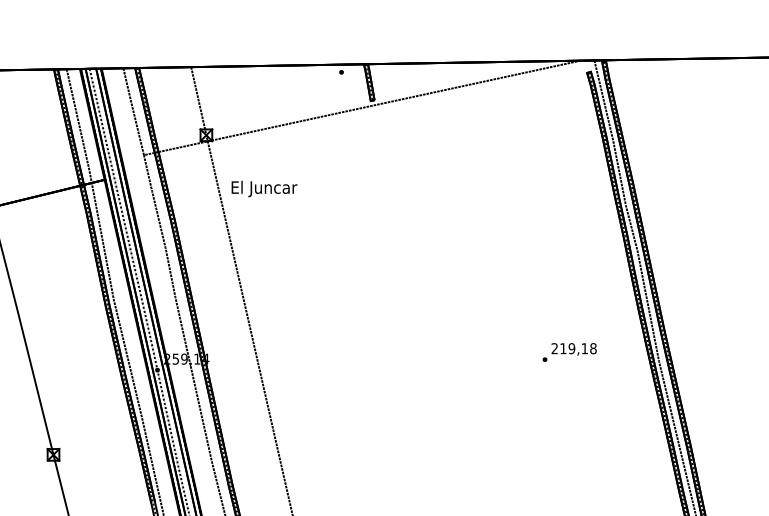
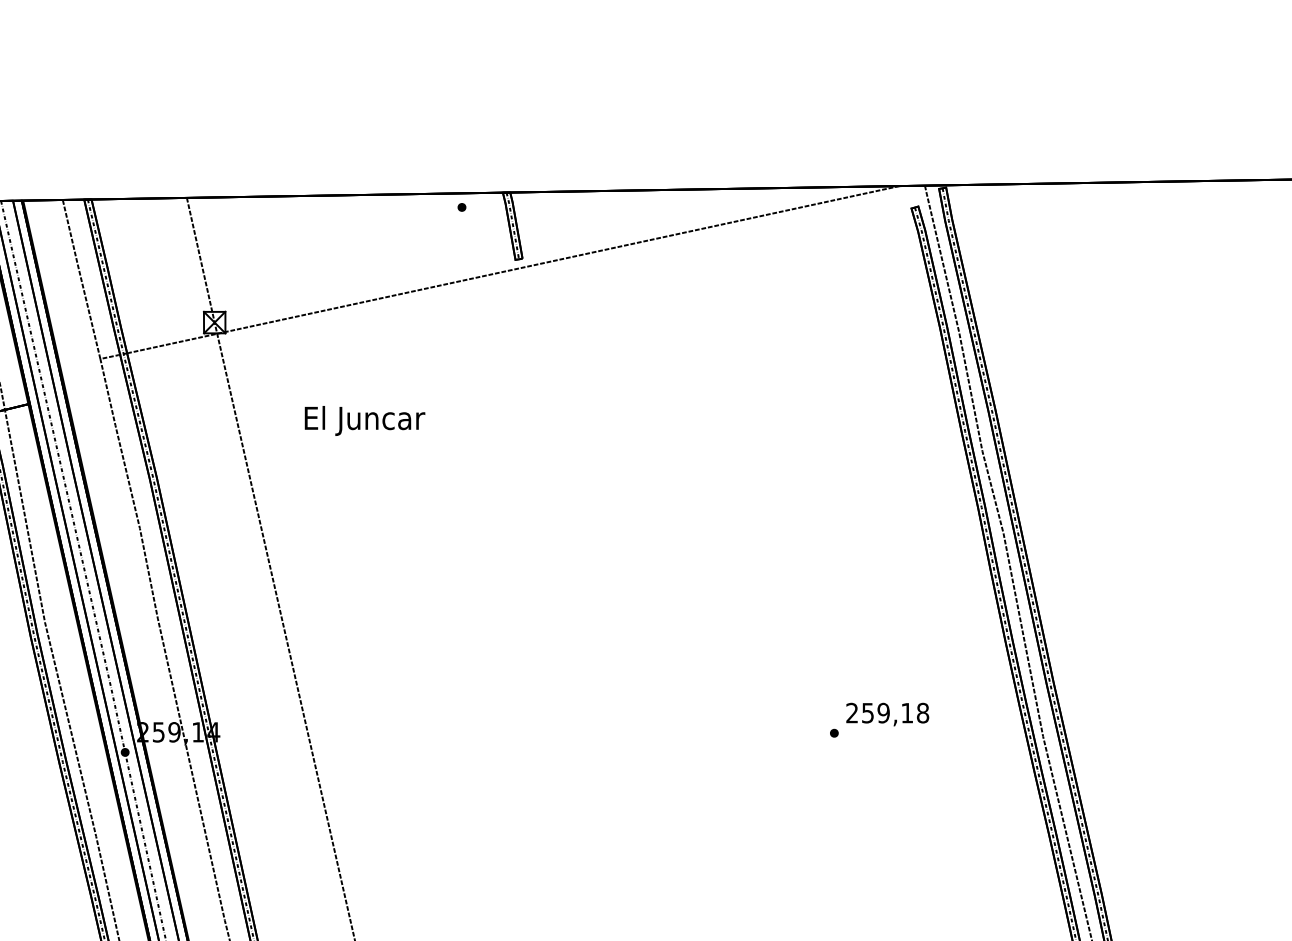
text: (264, 188) -> (364, 419), moved
text: (563, 348) -> (868, 712), 219,18 -> 259,18

